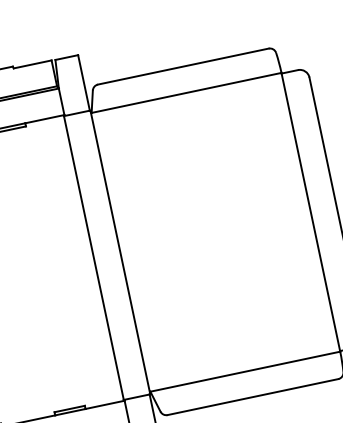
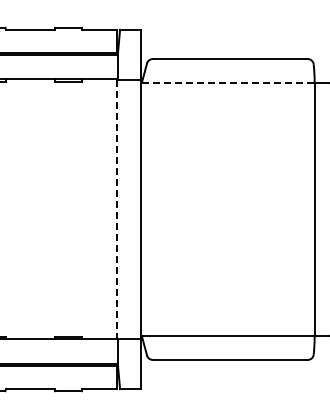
line: (186, 92) -> (228, 82), solid -> dashed
line: (94, 257) -> (117, 209), solid -> dashed

